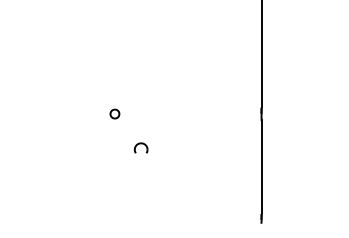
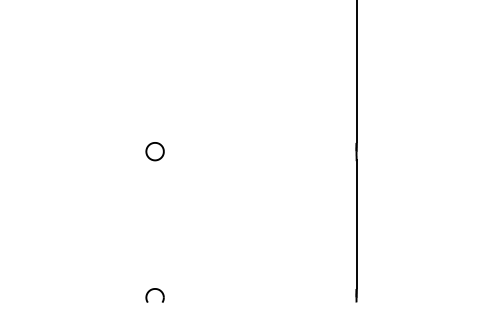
part: (114, 113) -> (154, 151), size x1.43
part: (140, 148) -> (154, 295), moved

